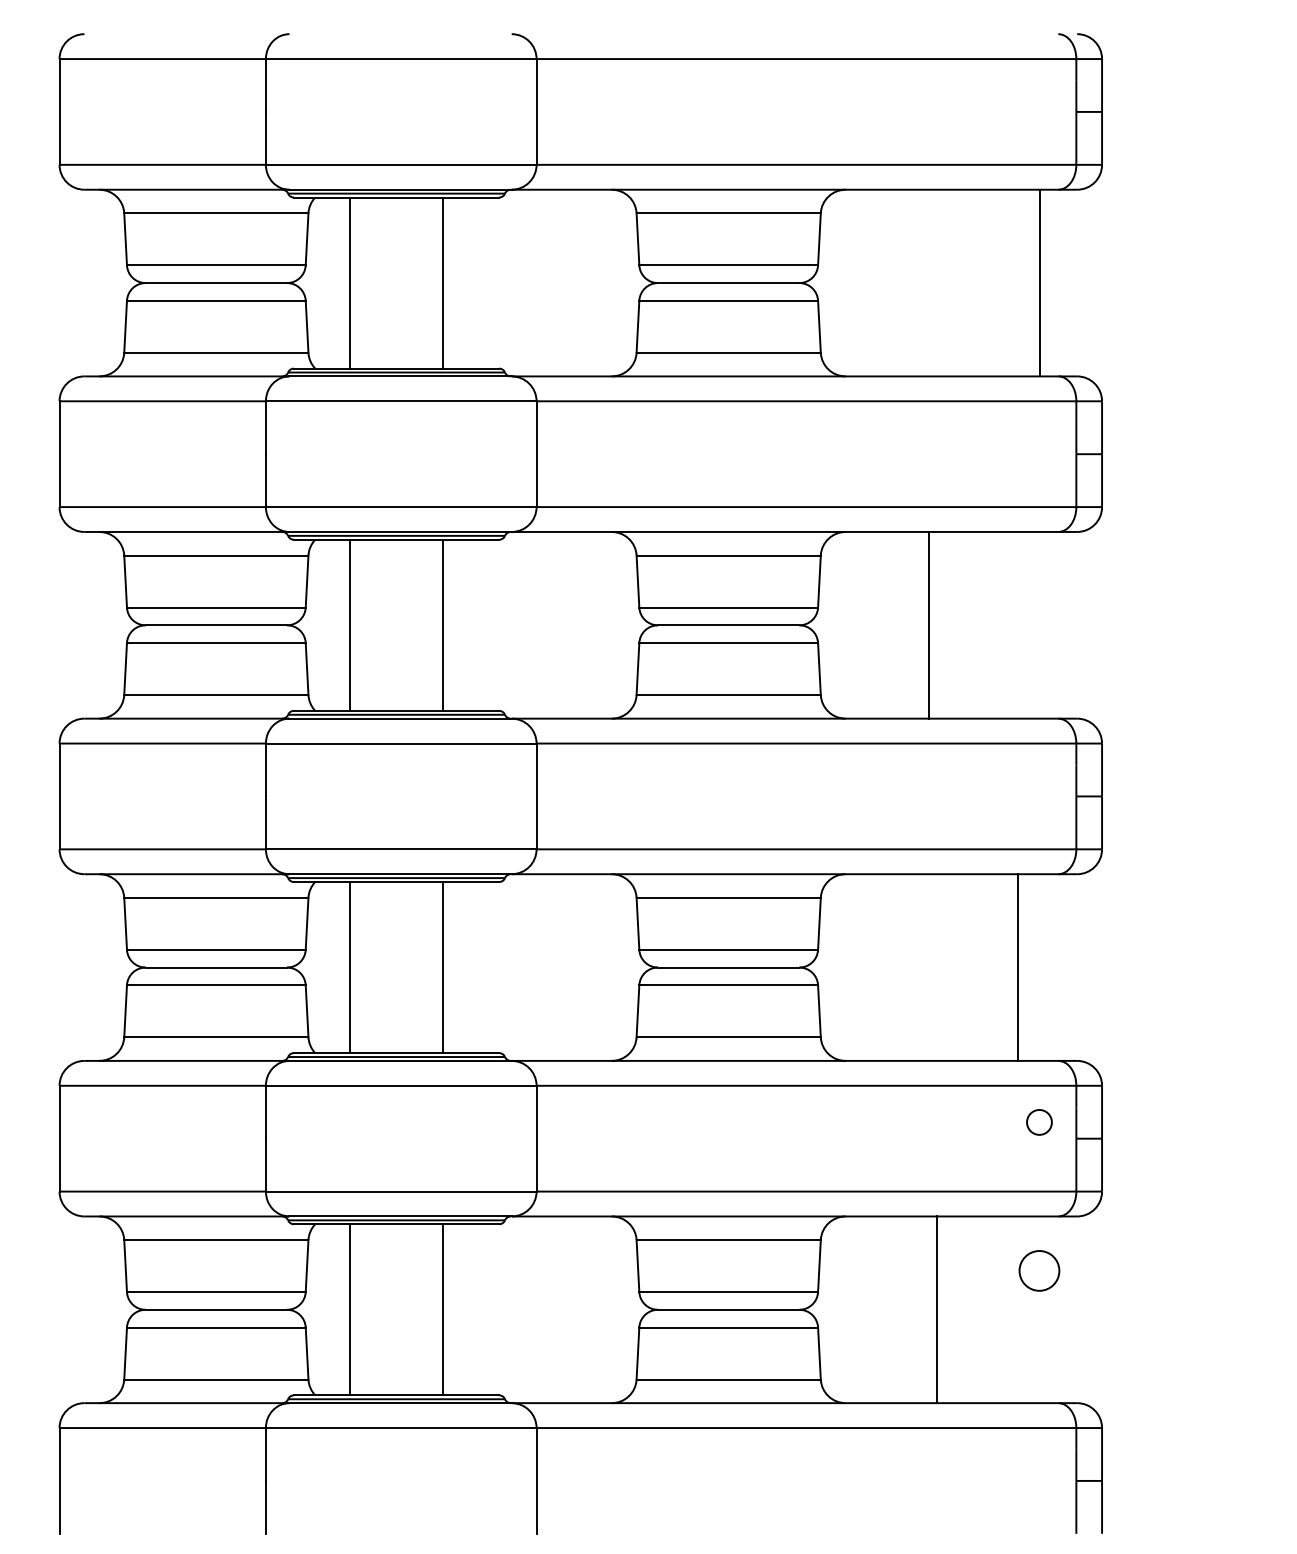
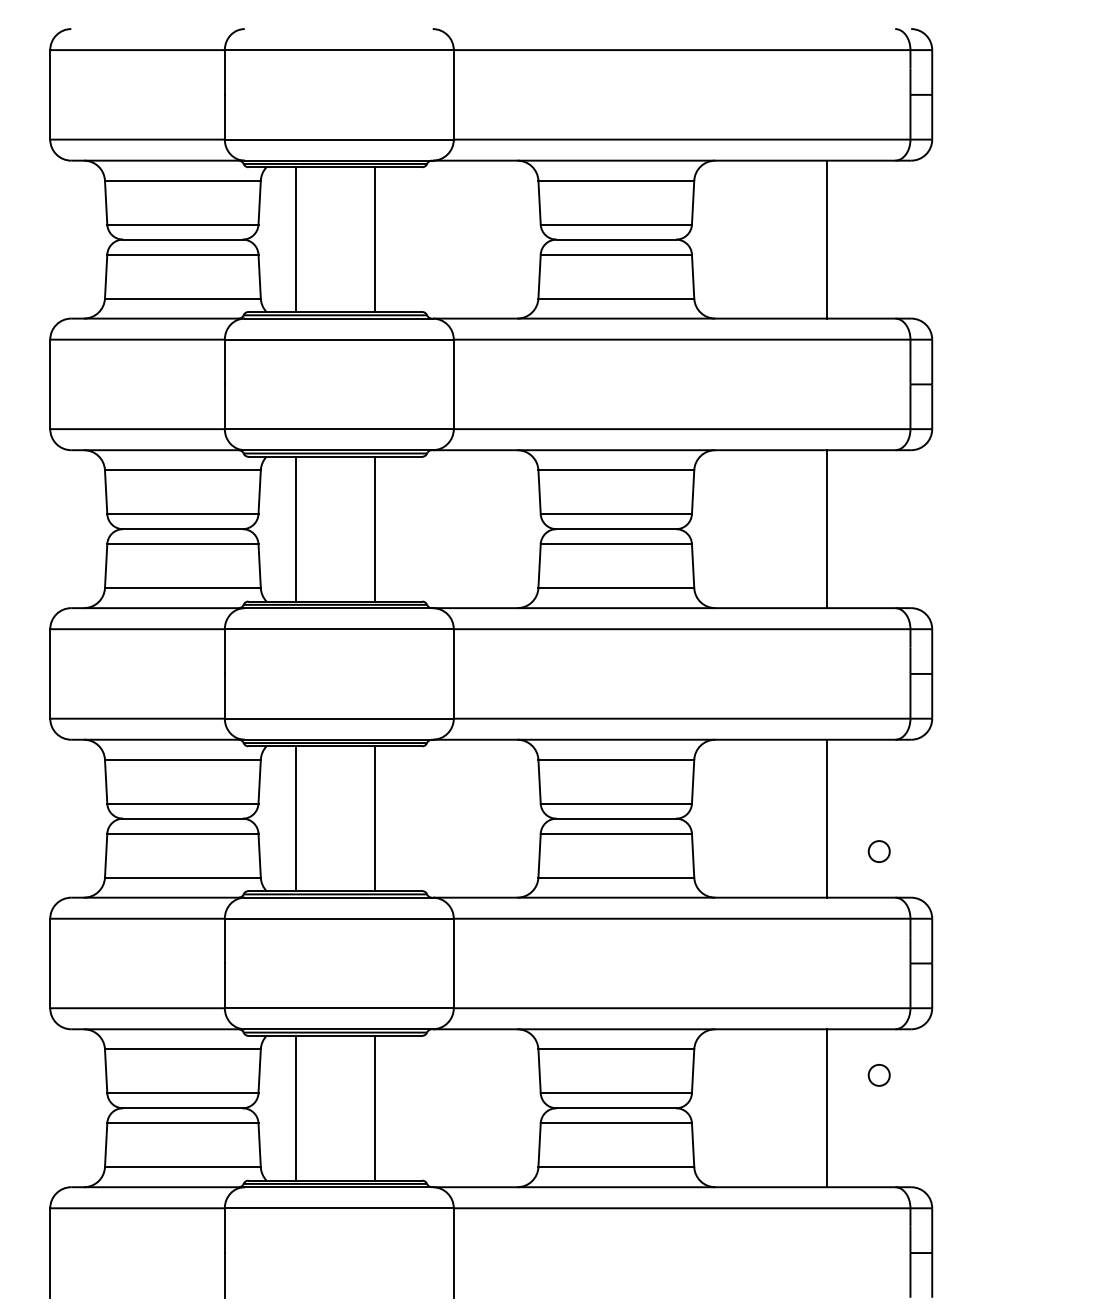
line: (1040, 282) -> (826, 239), moved
line: (929, 624) -> (826, 528), moved
line: (1018, 967) -> (826, 818), moved
circle: (1039, 1122) -> (879, 851), moved
circle: (1039, 1270) -> (879, 1075), size x0.62
line: (937, 1309) -> (826, 1107), moved

